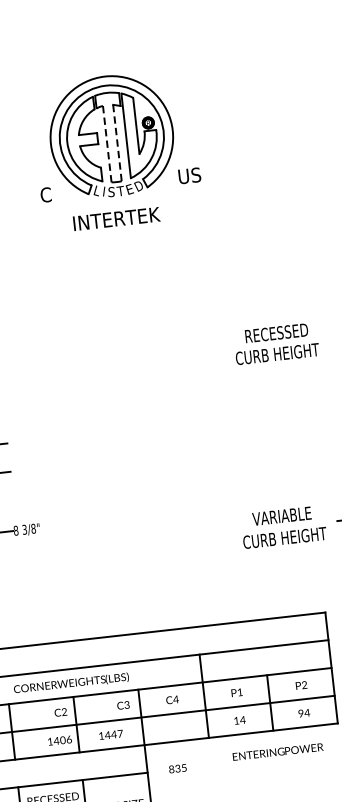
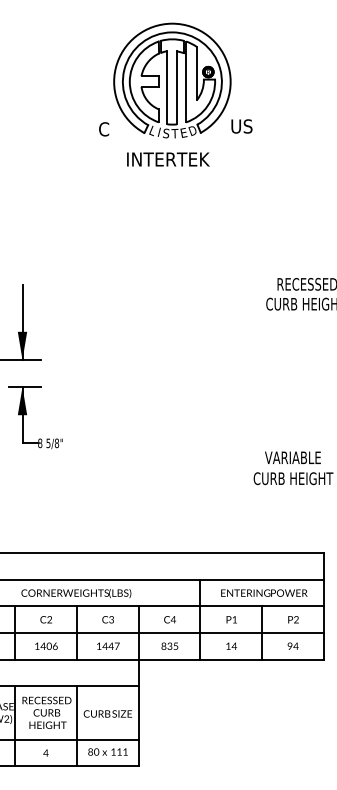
line: (117, 142) -> (177, 87), dashed -> solid
line: (107, 143) -> (167, 87), dashed -> solid
text: (24, 528) -> (48, 442), 3/8" -> 5/8"
text: (122, 705) -> (107, 619), moved
text: (60, 712) -> (45, 619), moved
text: (59, 739) -> (46, 645), moved
text: (278, 751) -> (264, 592), moved
text: (177, 767) -> (169, 645), moved

